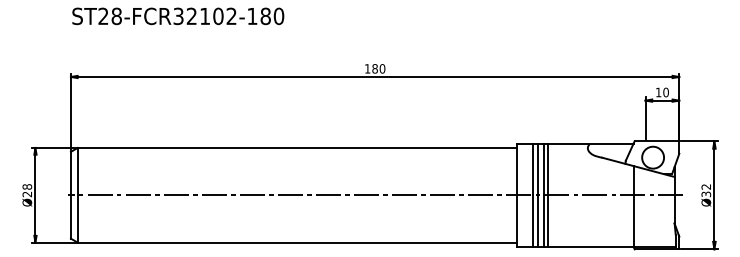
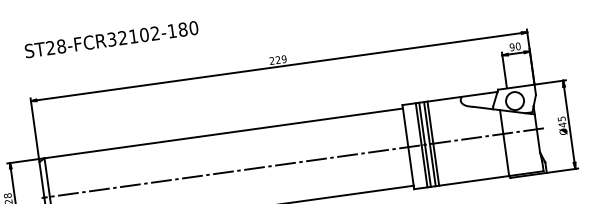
text: (375, 68) -> (278, 59), 180 -> 229
text: (658, 92) -> (512, 47), 10 -> 90
text: (706, 190) -> (562, 121), Ø32 -> Ø45

